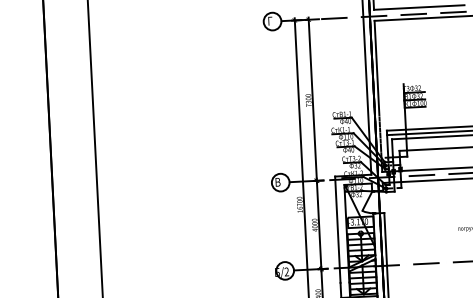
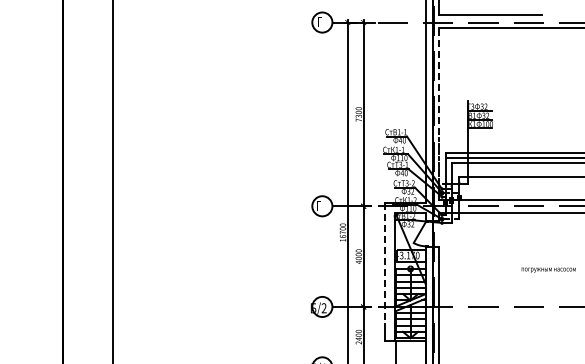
line: (376, 68) -> (438, 81), solid -> dashed
text: (278, 182) -> (319, 205), В -> Г
line: (337, 230) -> (384, 263), solid -> dashed

